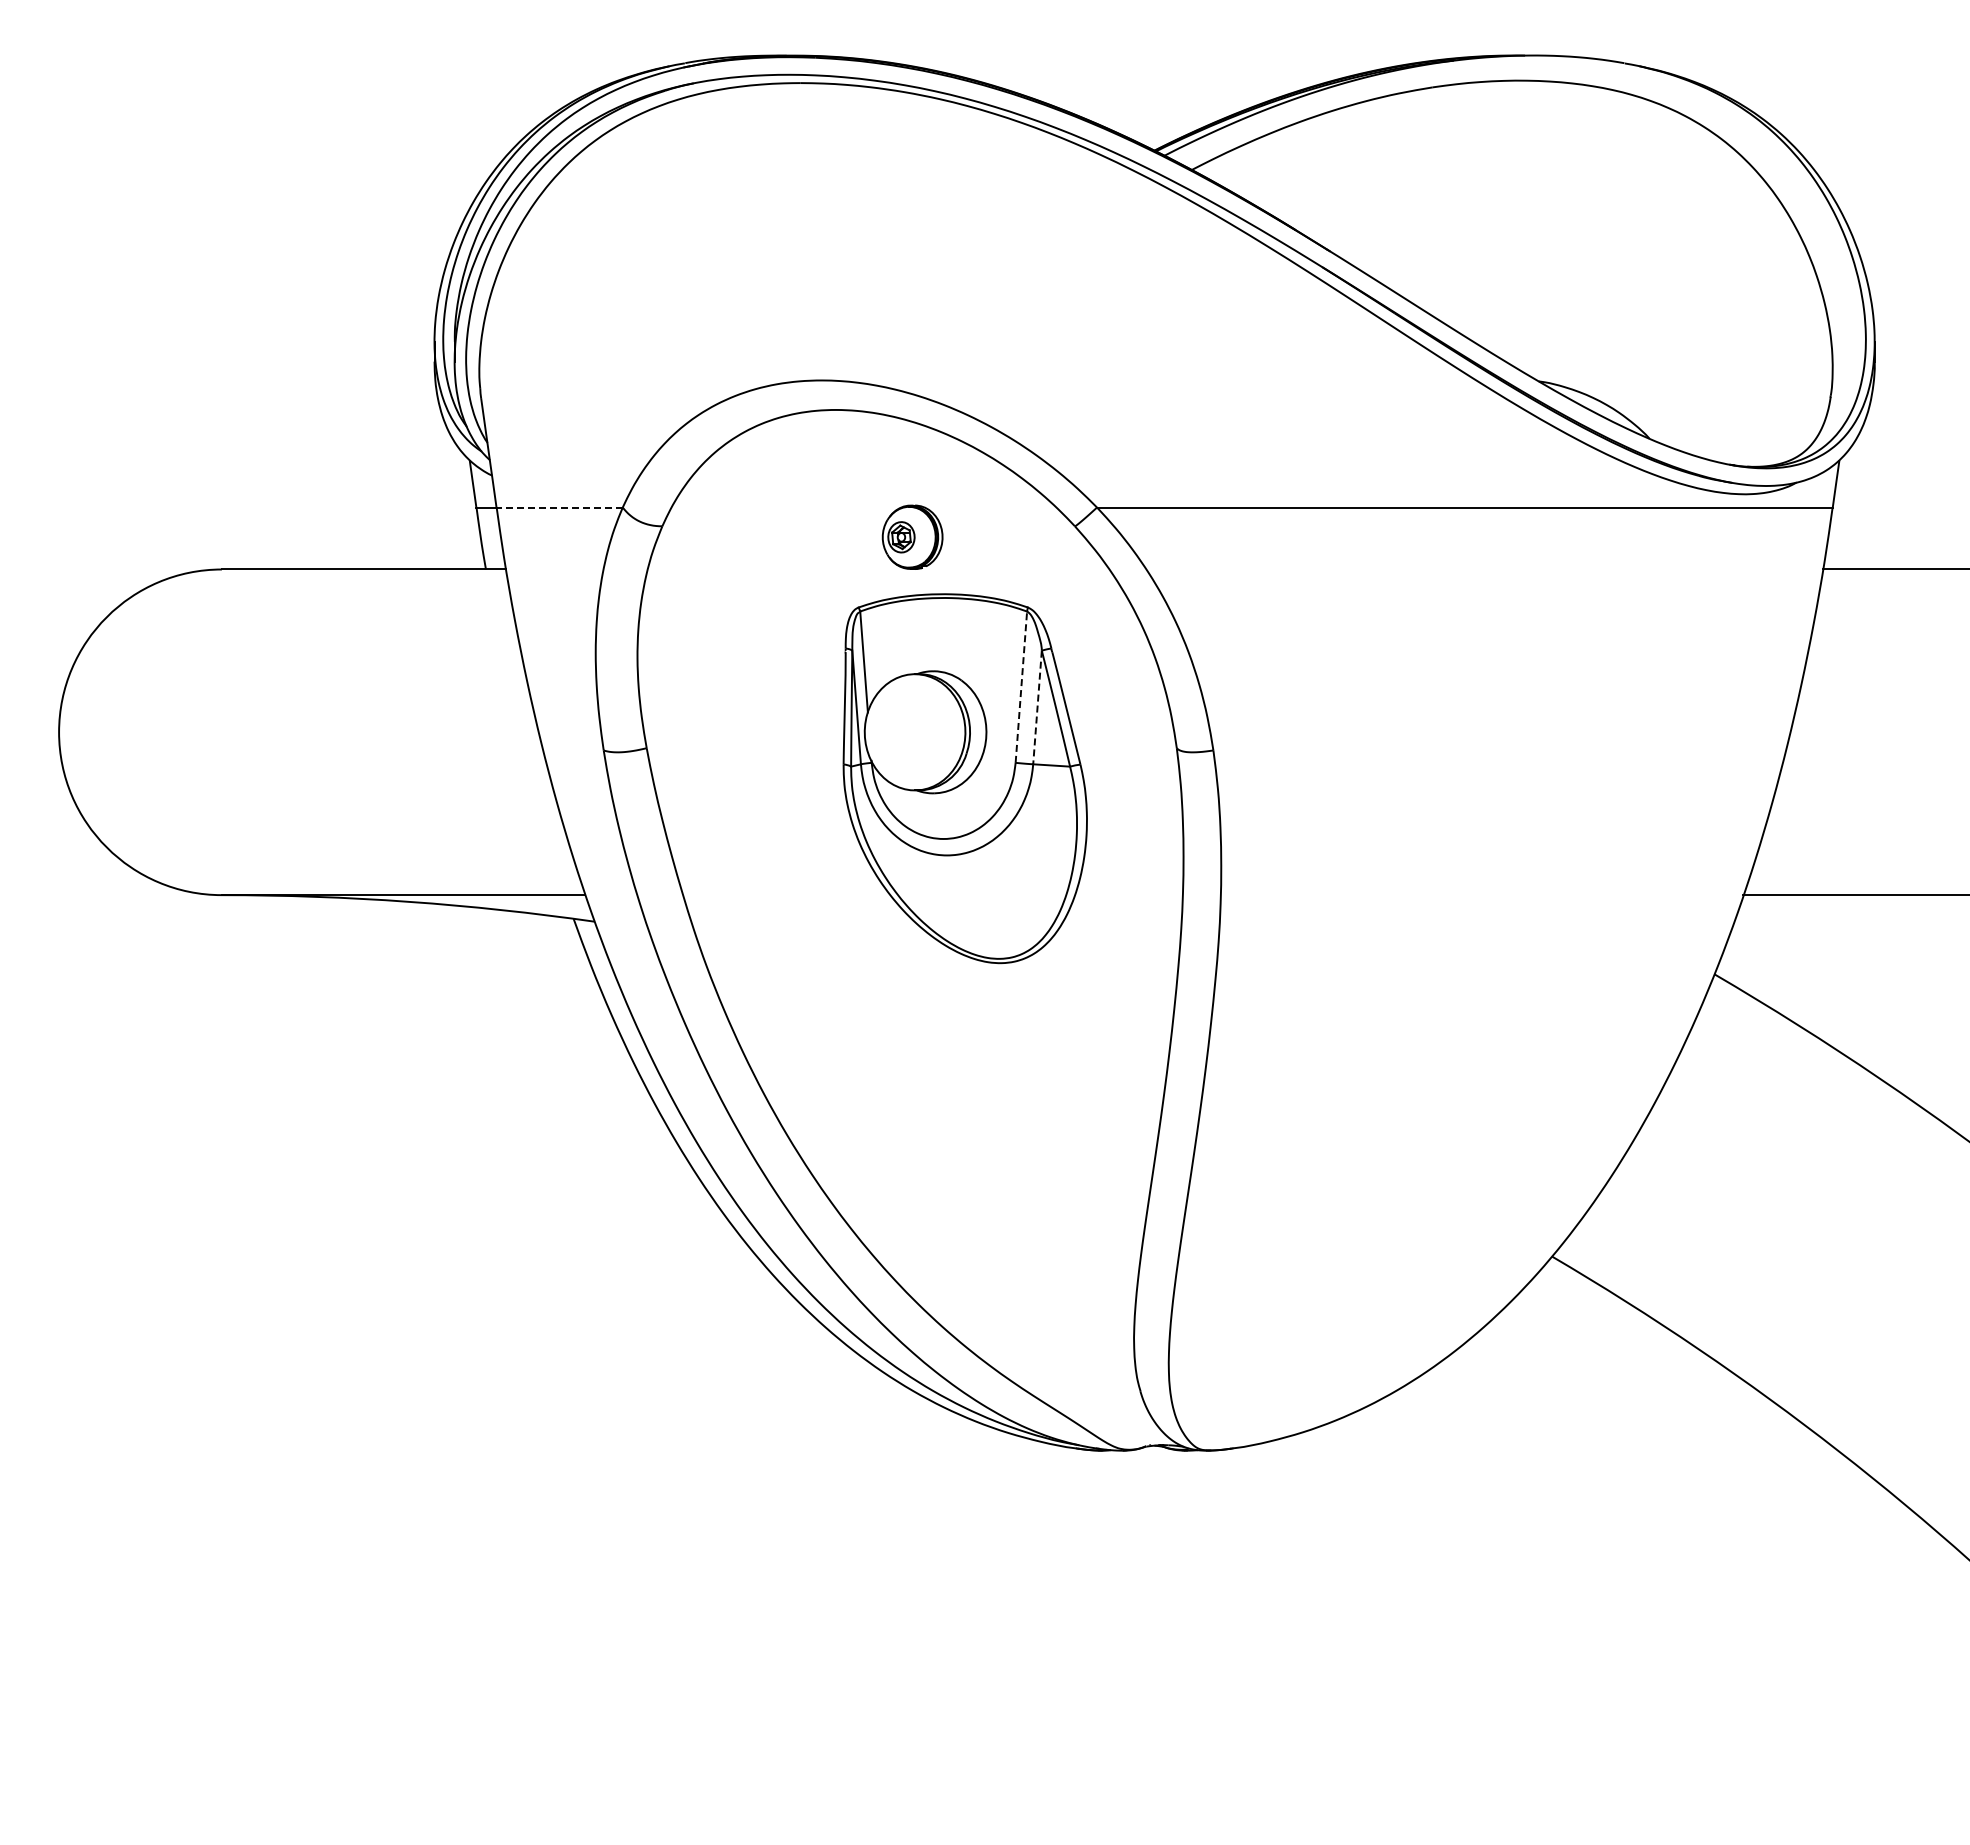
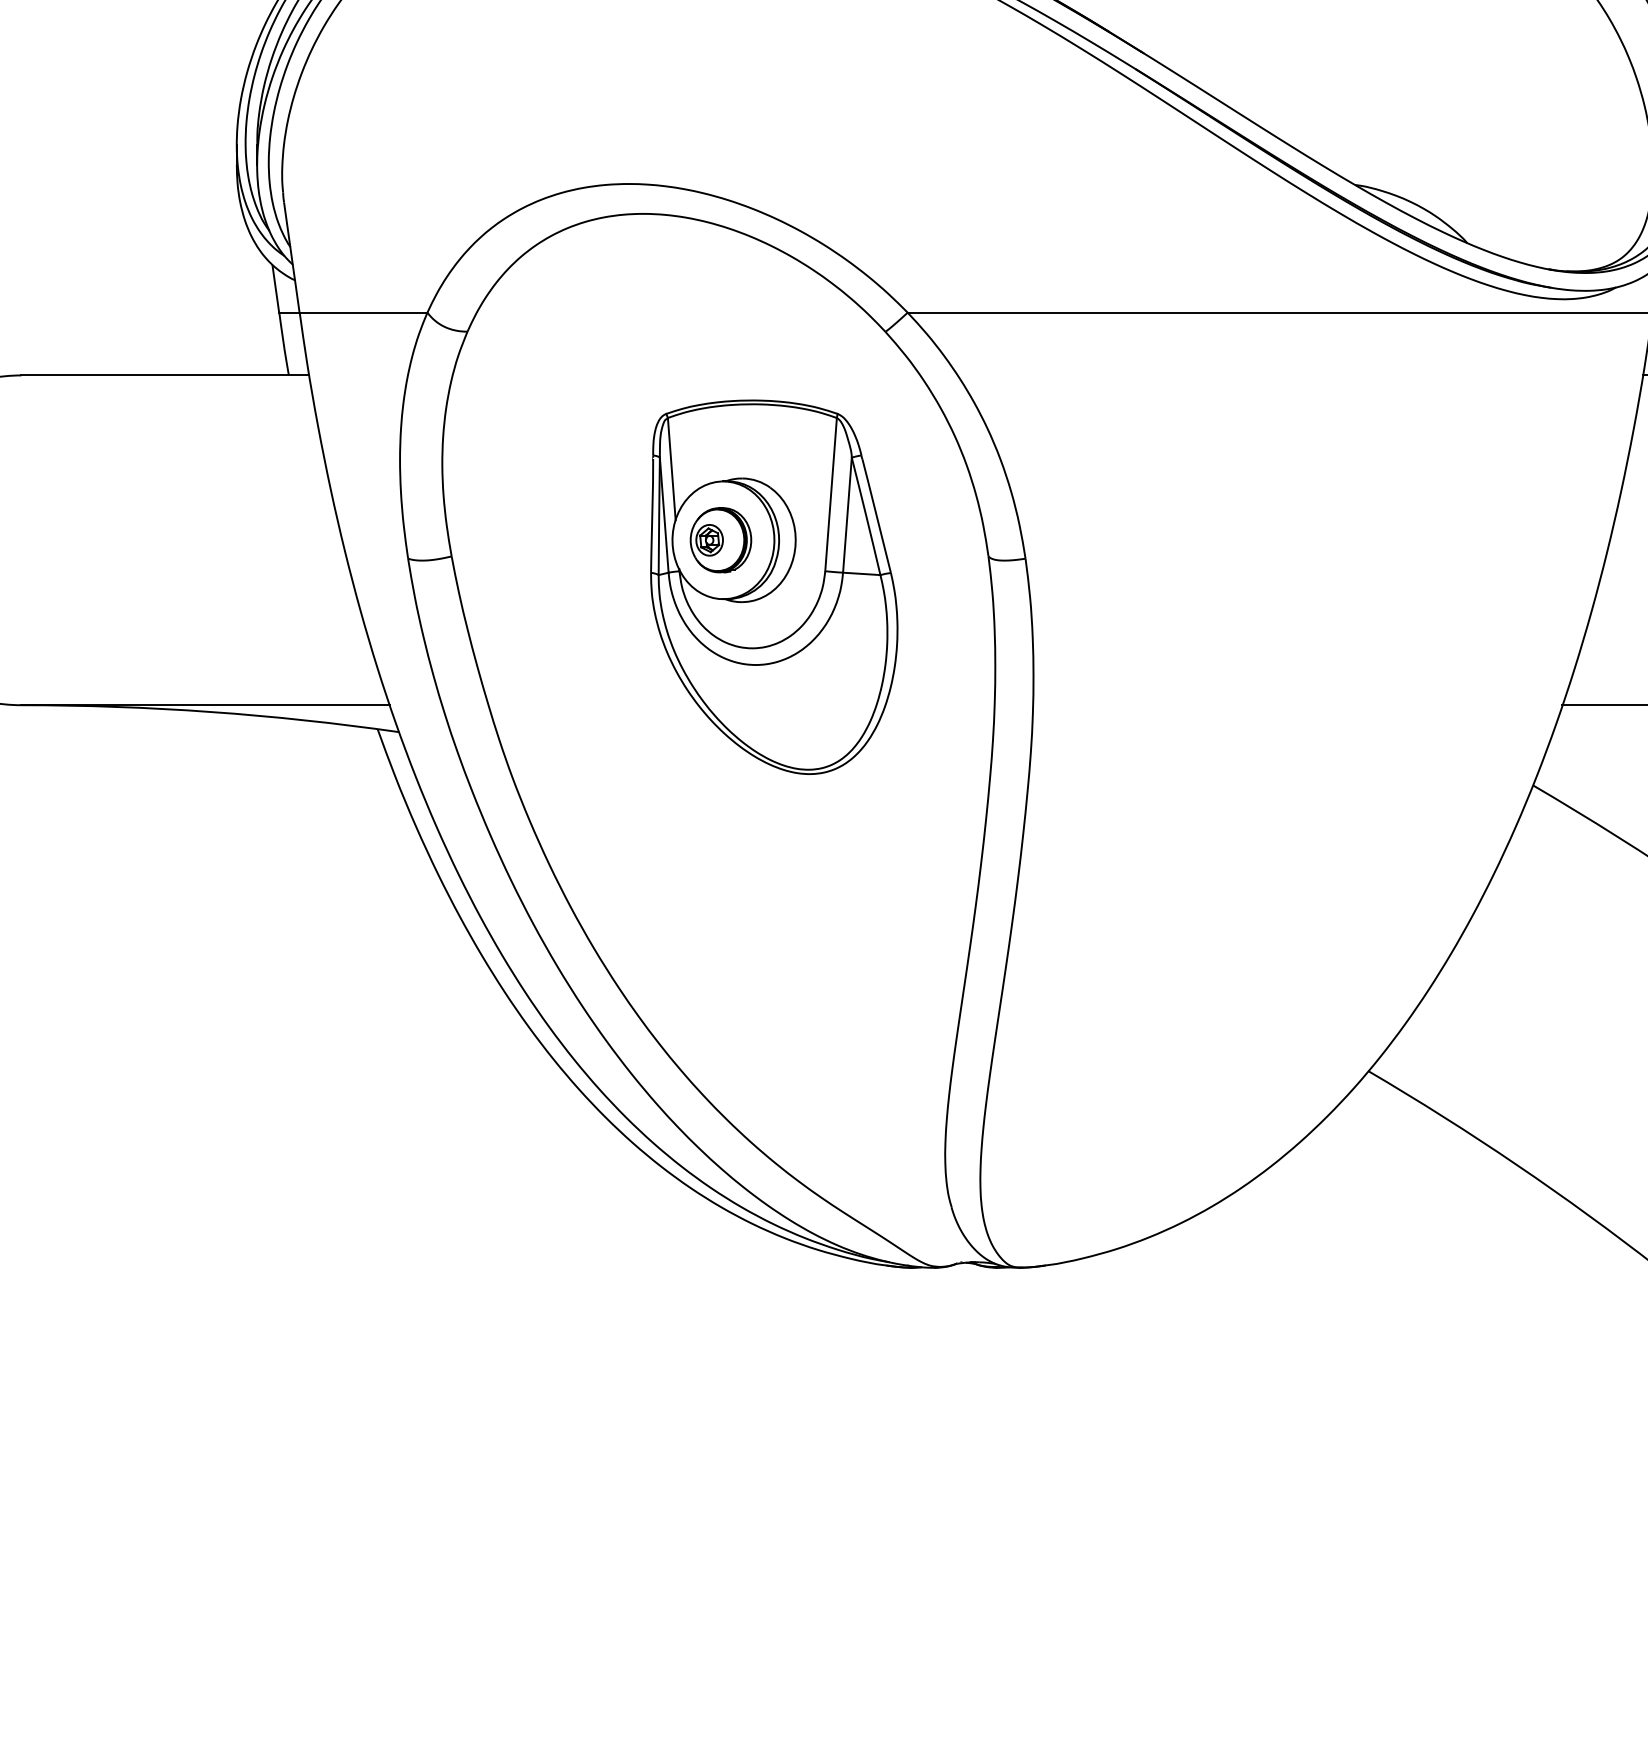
line: (559, 507) -> (363, 312), dashed -> solid
part: (912, 536) -> (720, 539), moved
line: (1021, 687) -> (831, 494), dashed -> solid
line: (1037, 707) -> (847, 515), dashed -> solid

